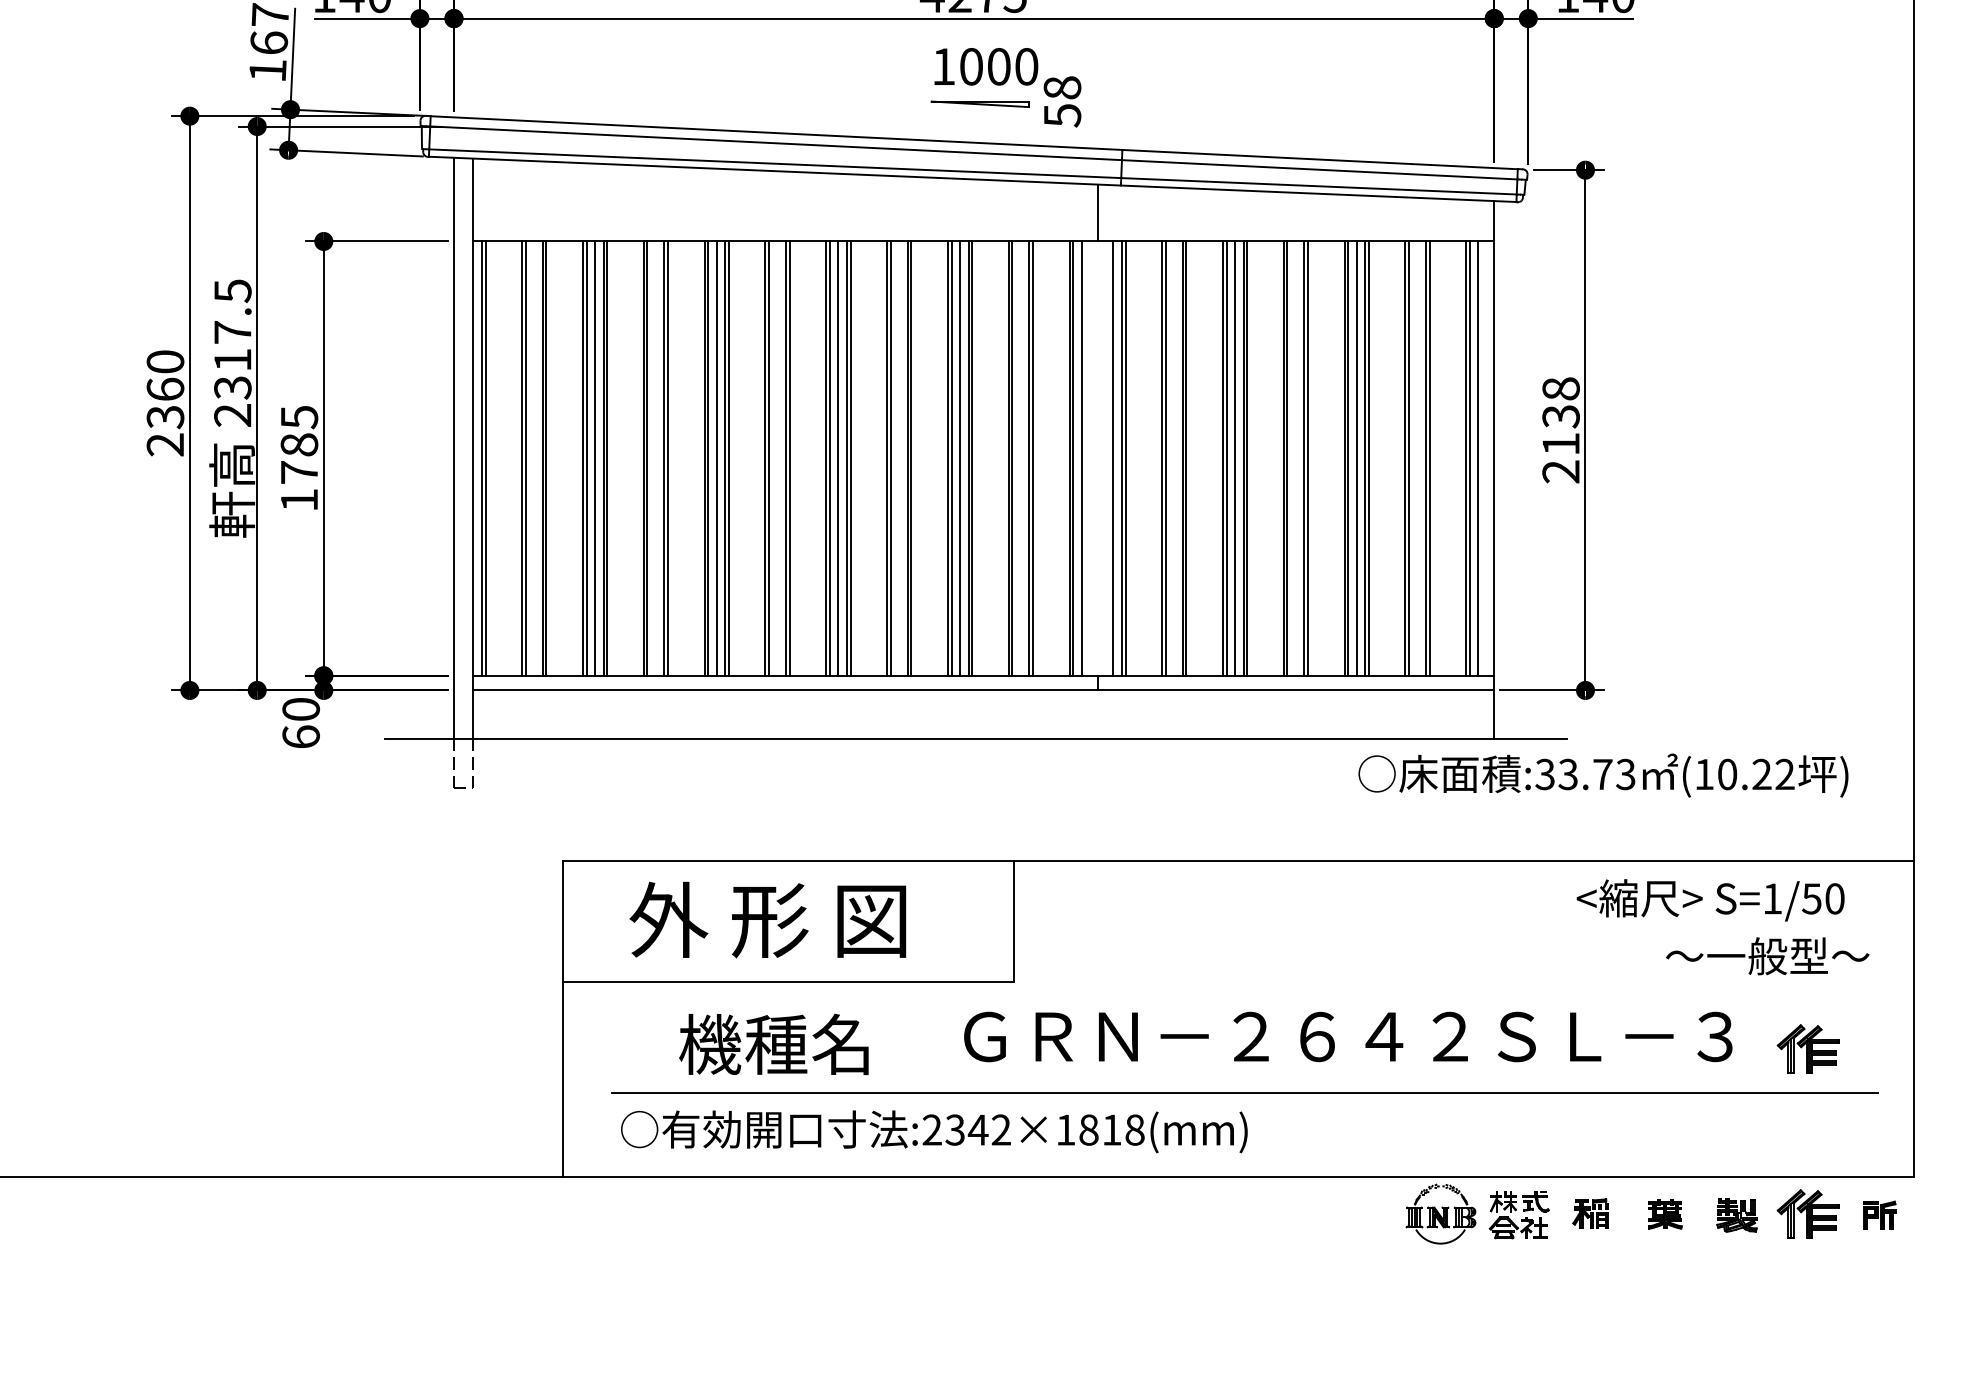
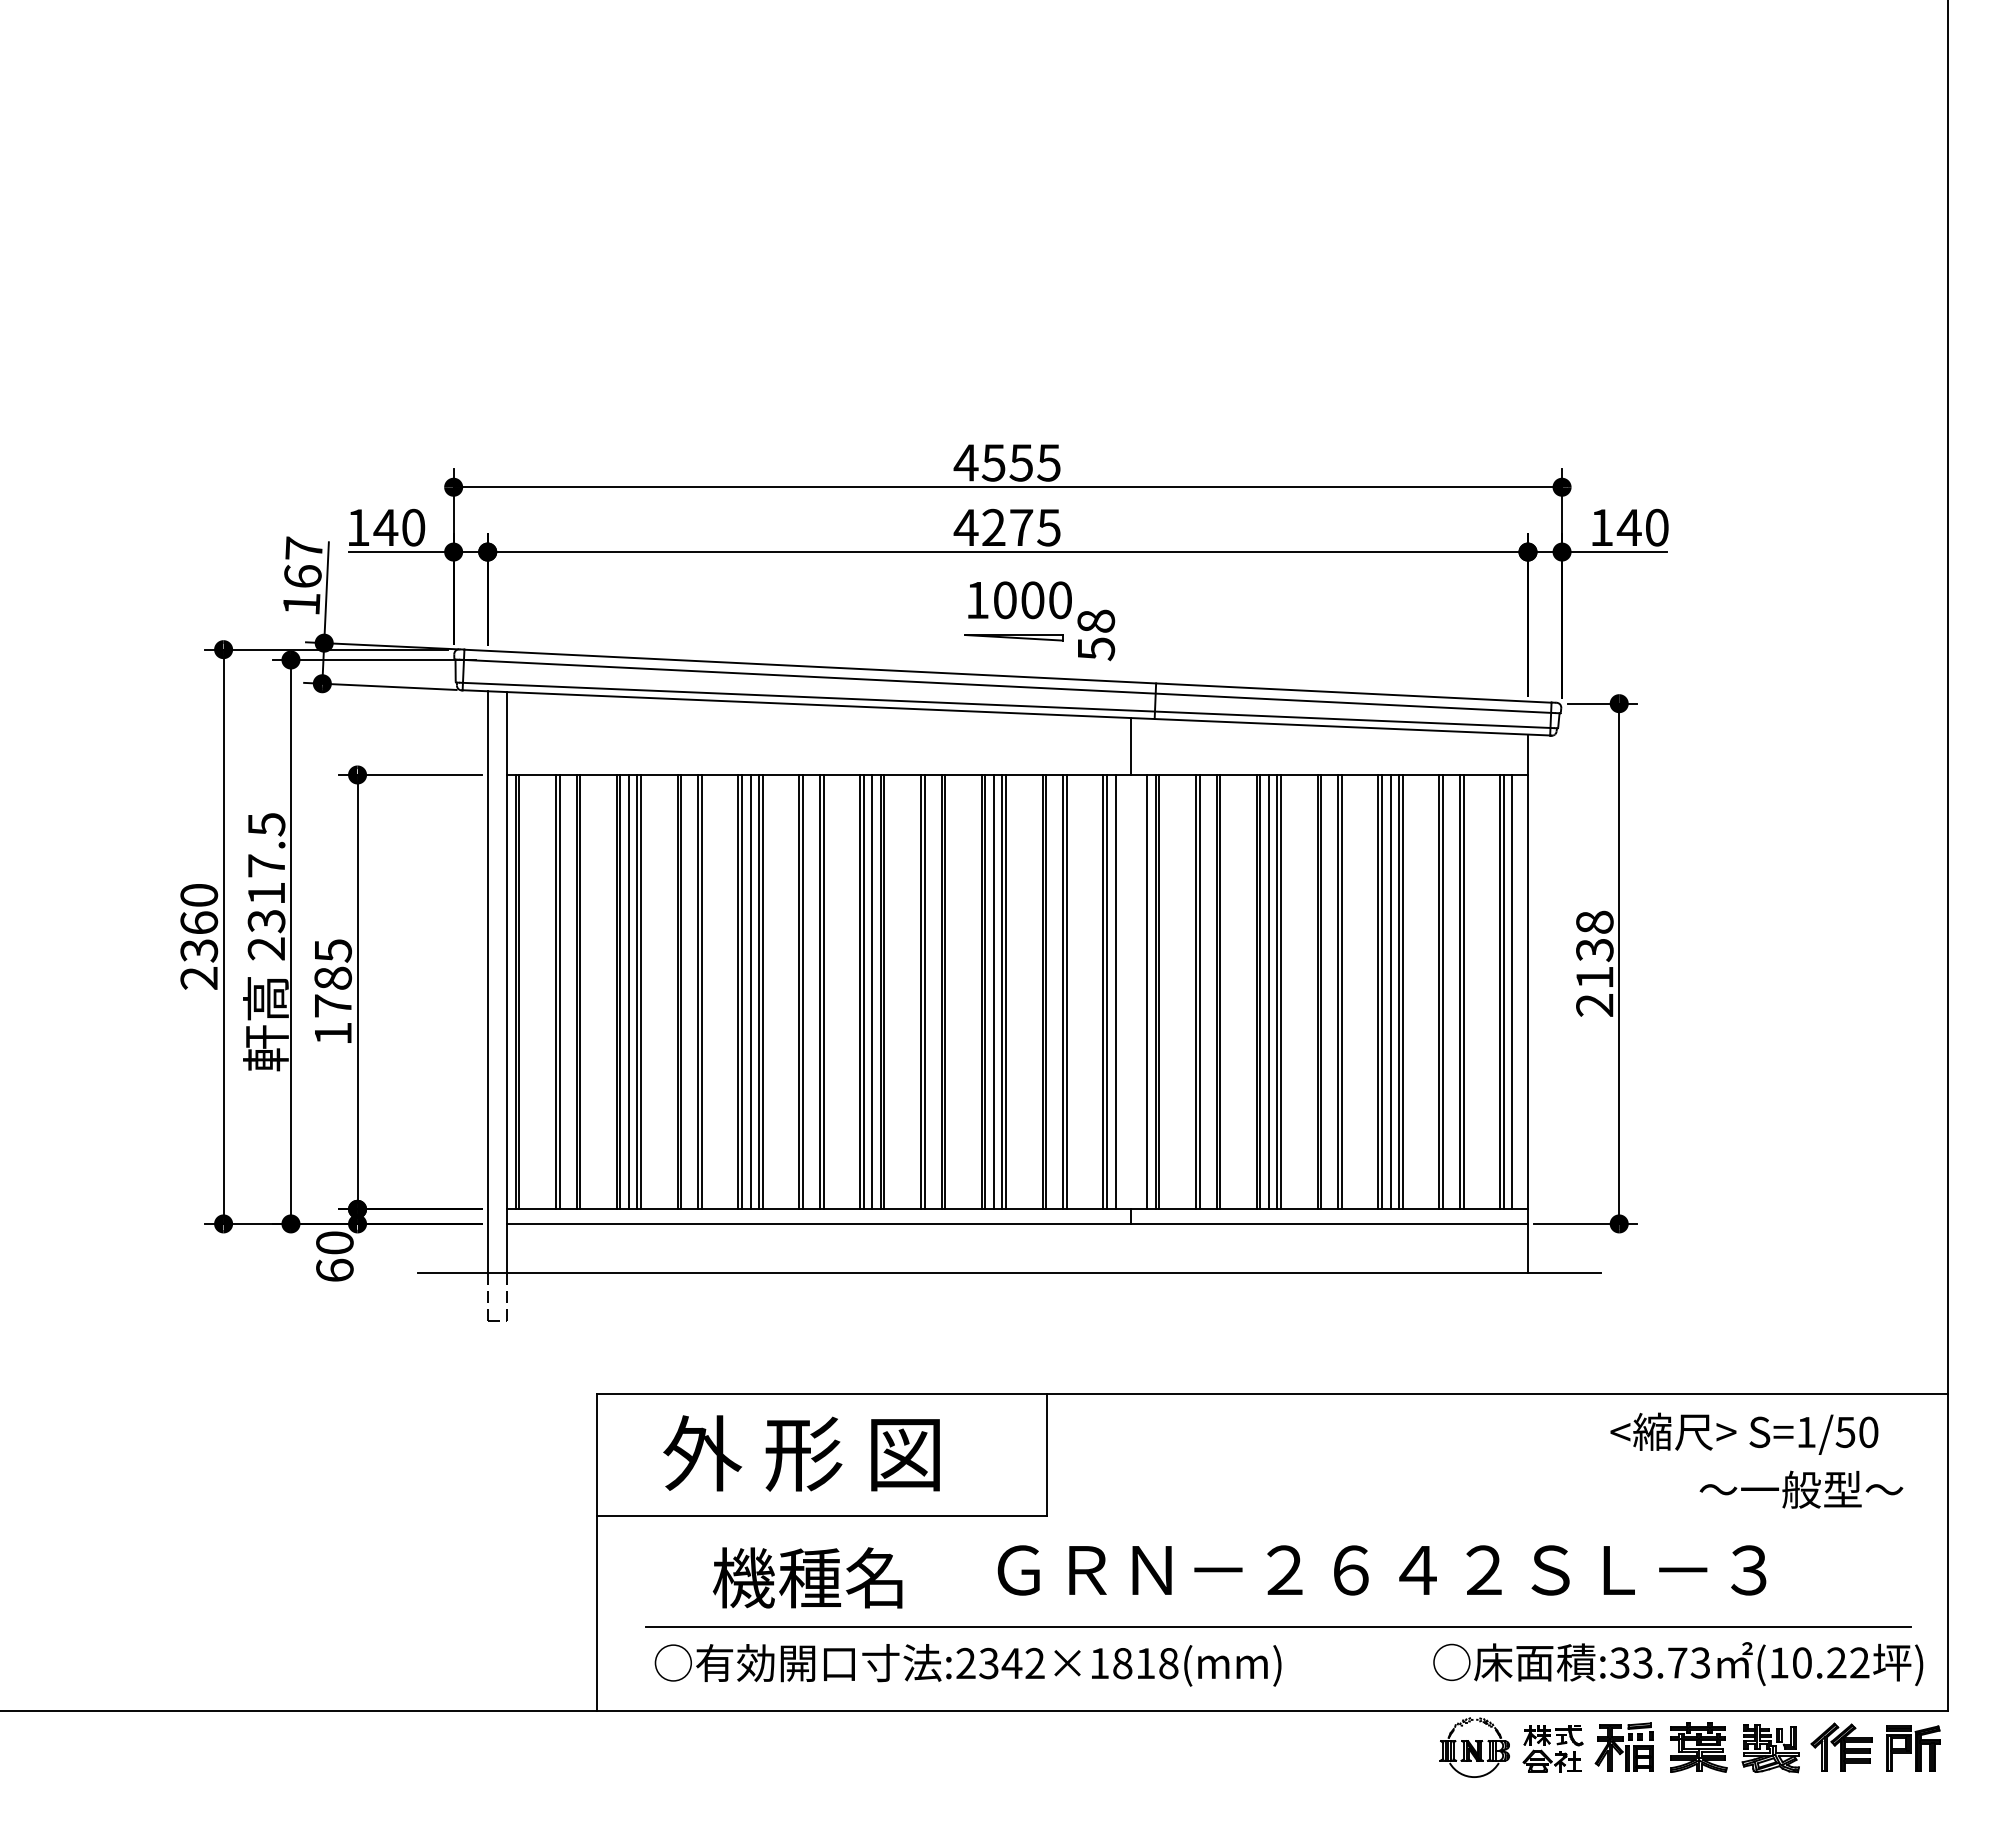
text: (1603, 775) -> (1678, 1663), moved
part: (1807, 1048) -> (1841, 1581), removed
part: (1589, 1213) -> (1623, 1746), size x1.67
part: (1664, 1214) -> (1698, 1747), size x1.67
part: (1736, 1215) -> (1770, 1748), size x1.43
part: (1879, 1215) -> (1913, 1748), size x1.67

